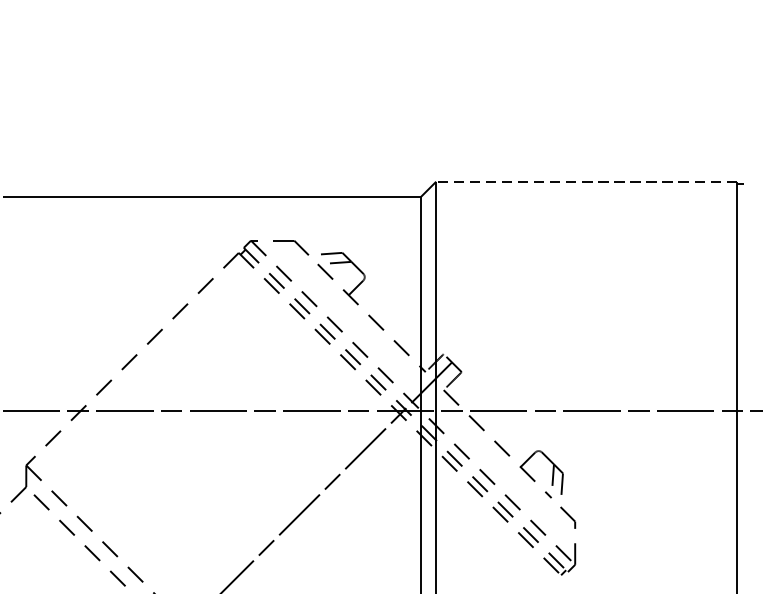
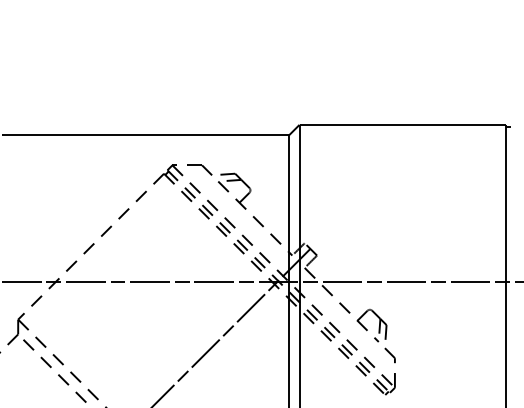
line: (586, 181) -> (402, 124), dashed -> solid

